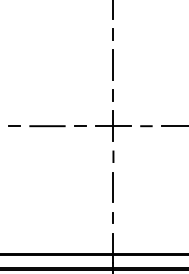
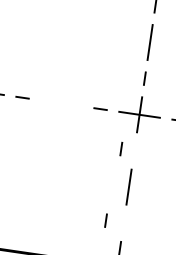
line: (47, 126) -> (61, 103), removed
line: (113, 156) -> (121, 148), moved
line: (112, 217) -> (104, 220), moved

